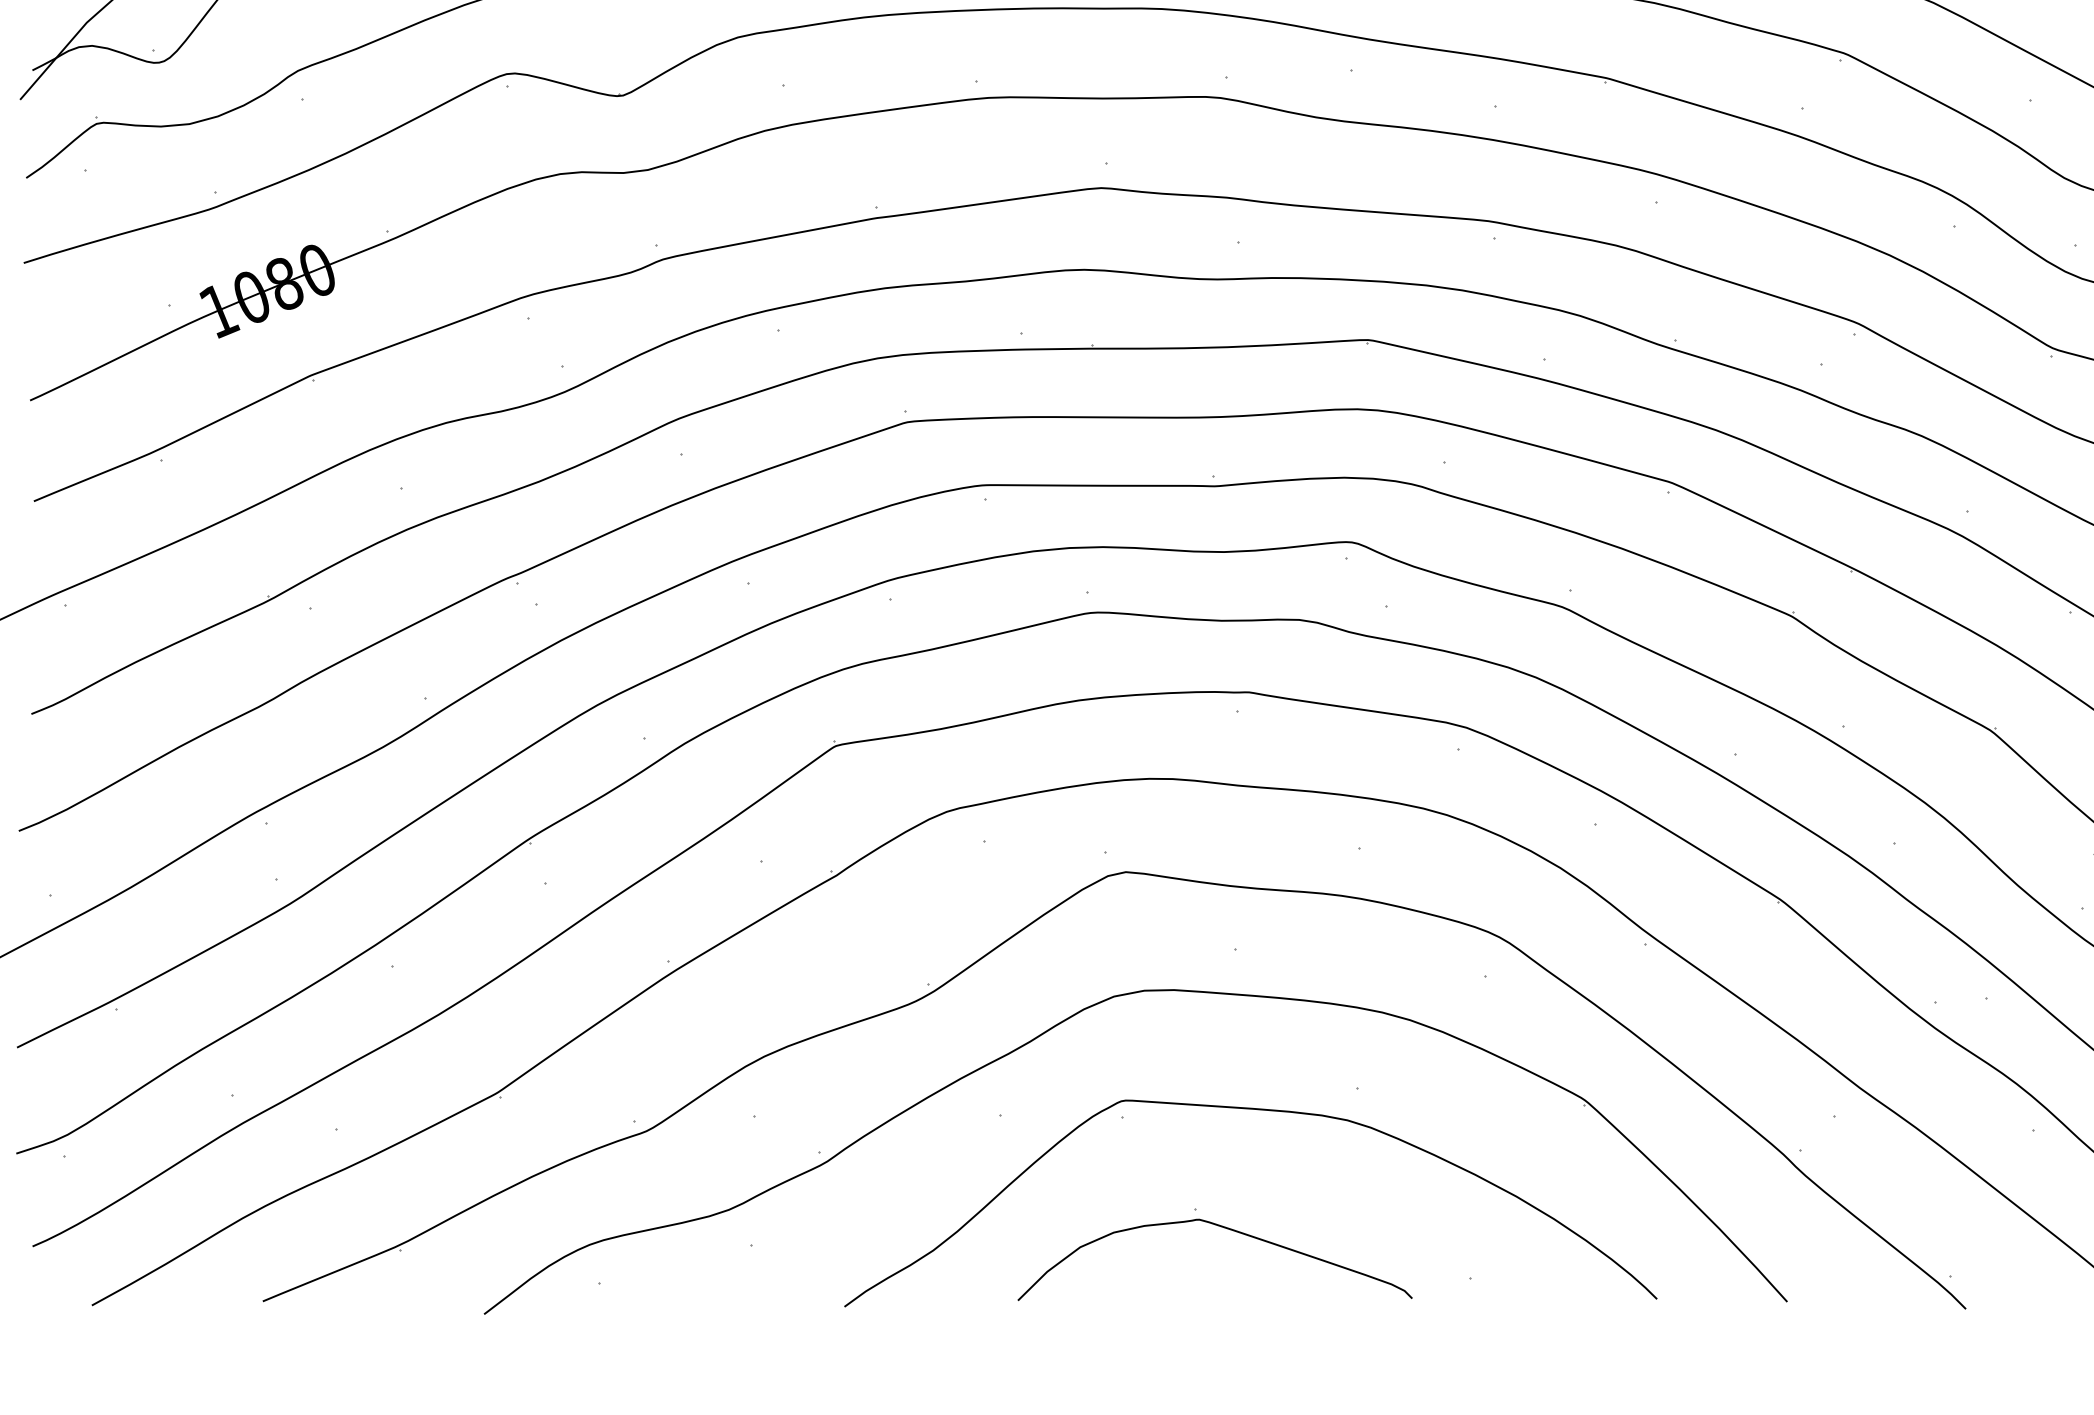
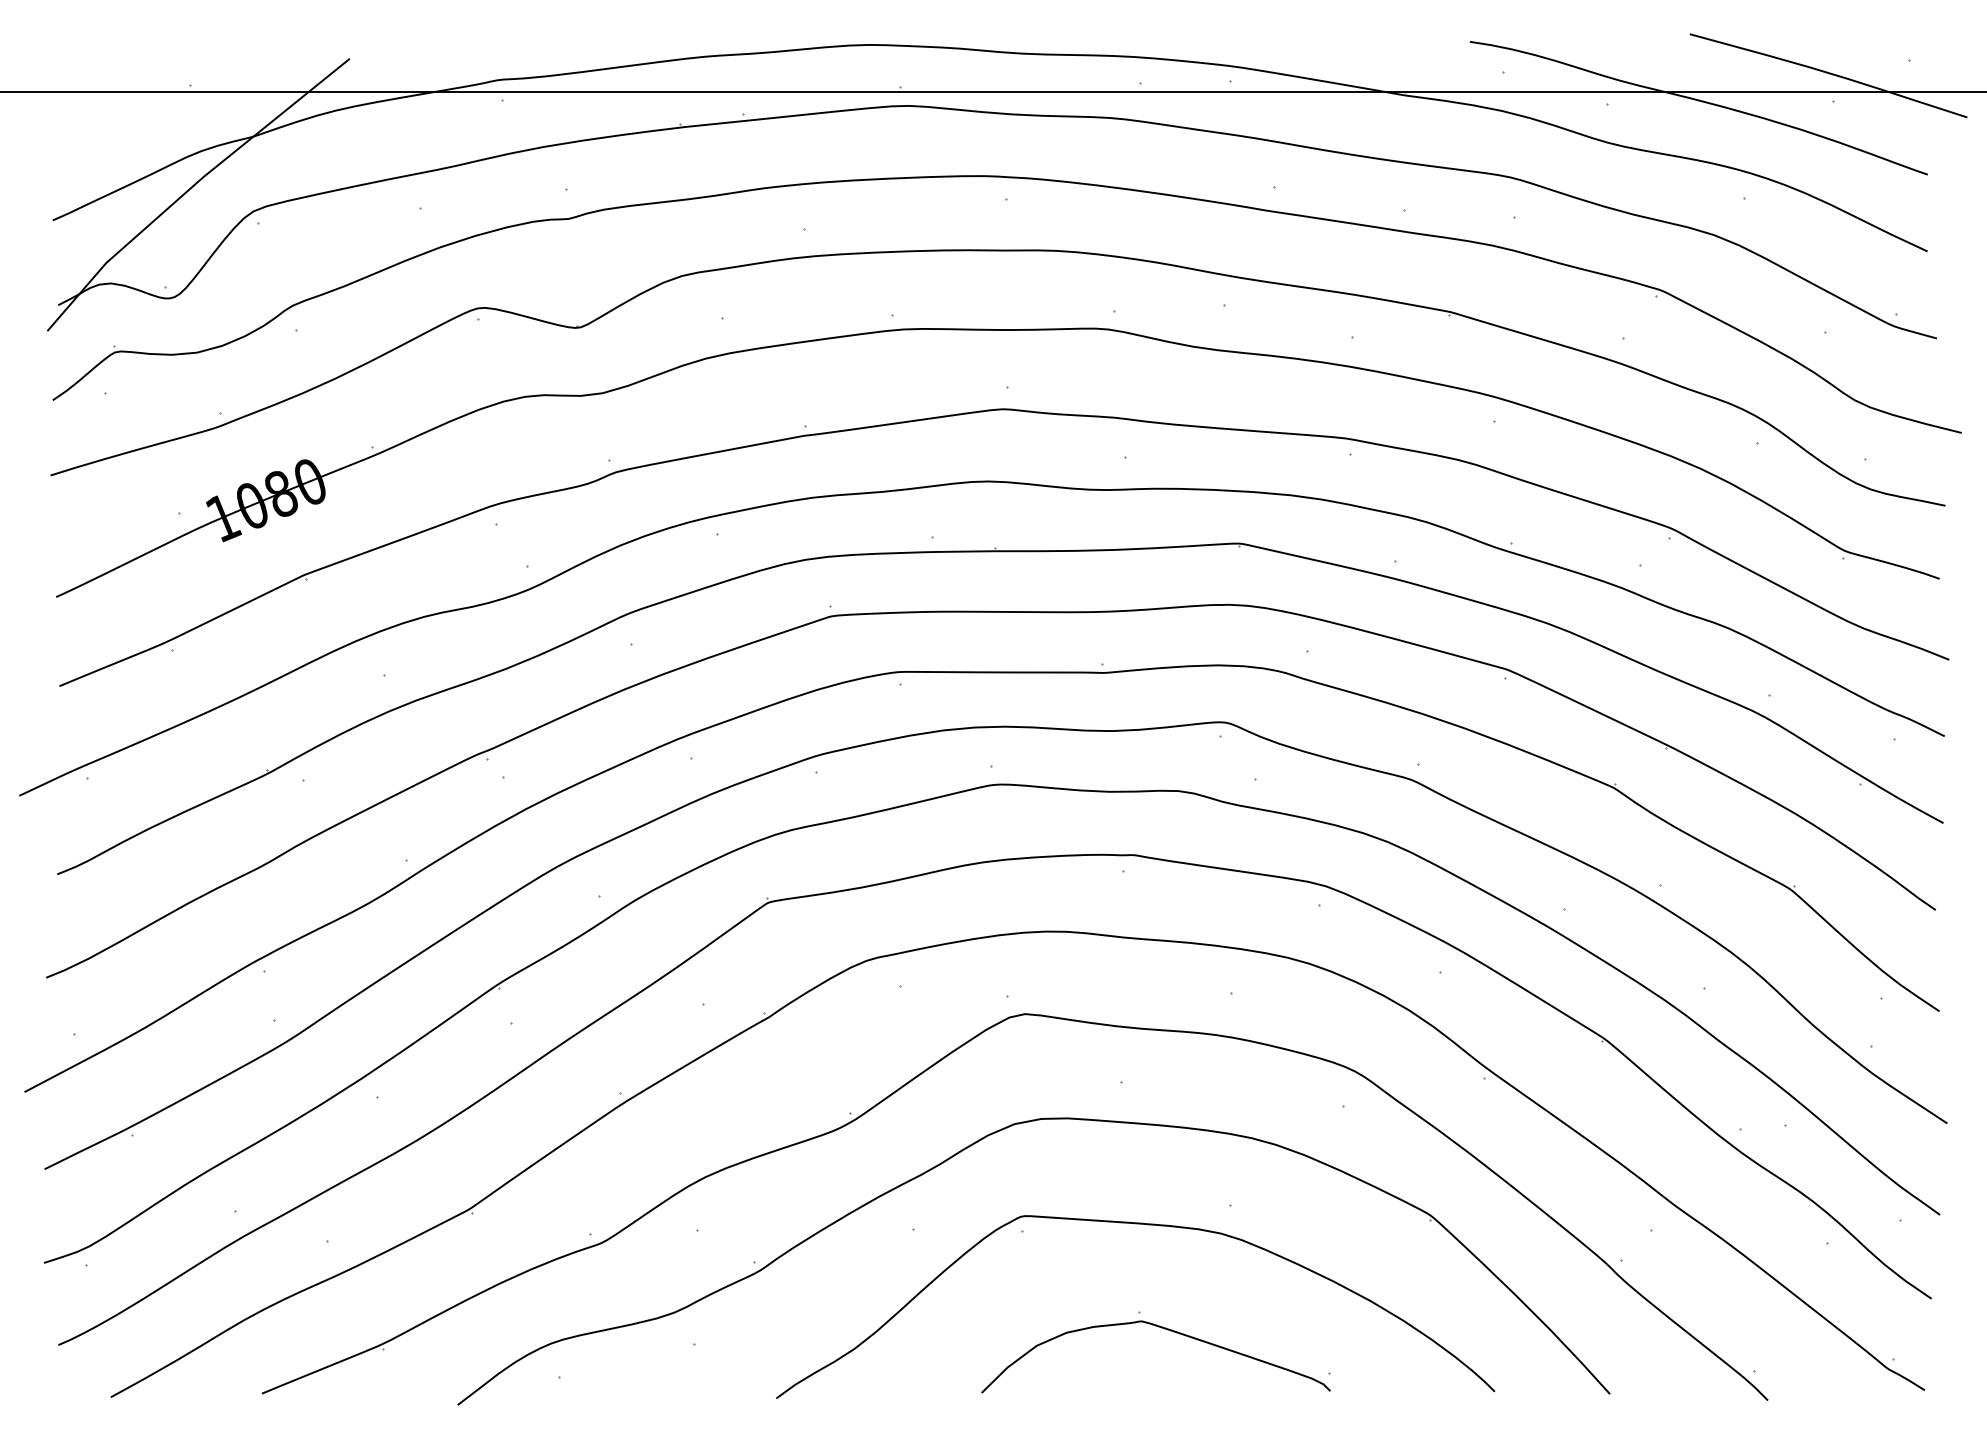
part: (1224, 1228) -> (1164, 1329), moved

